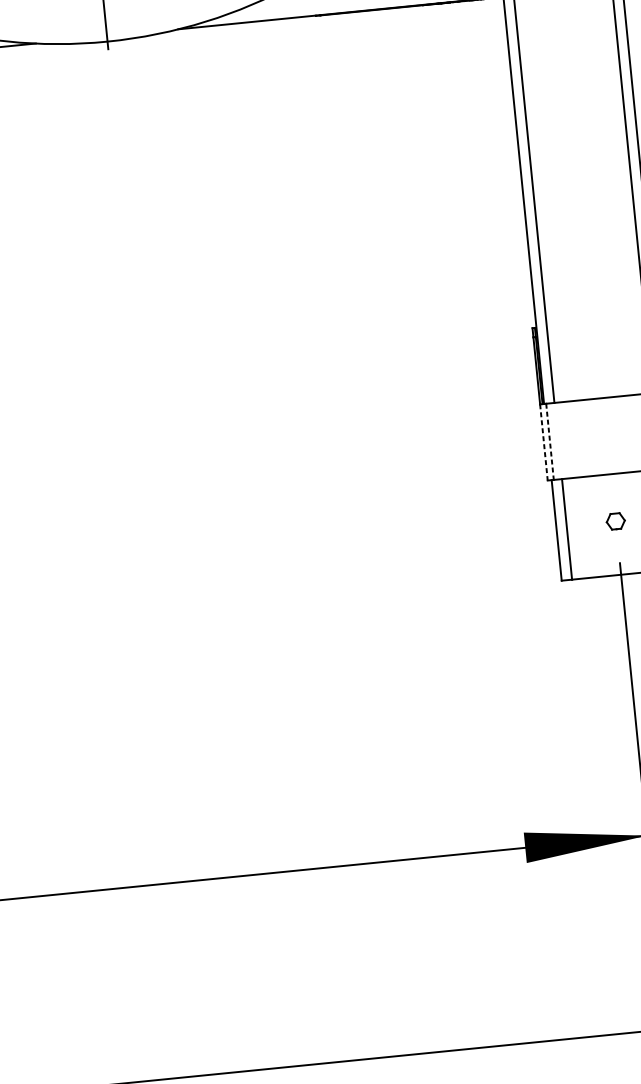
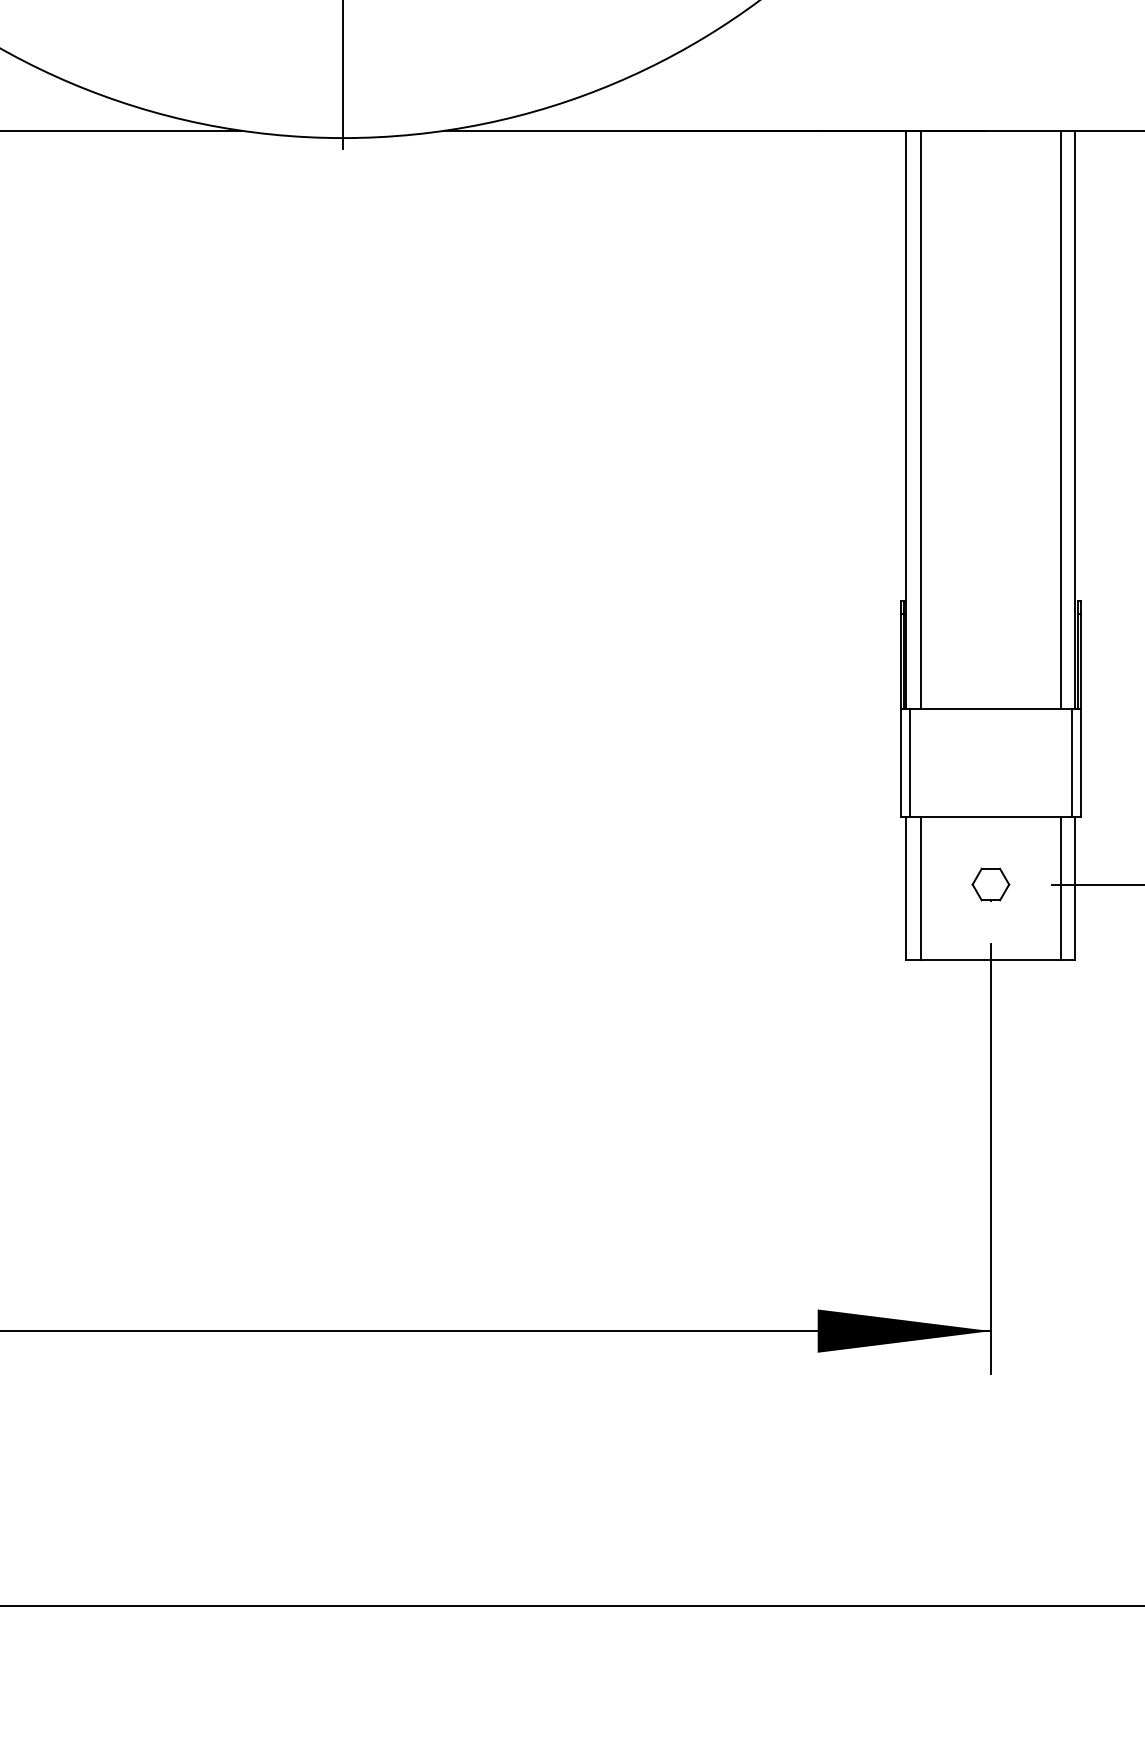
line: (550, 441) -> (909, 763), dashed -> solid
line: (543, 442) -> (900, 763), dashed -> solid
part: (615, 521) -> (990, 884), size x1.43

